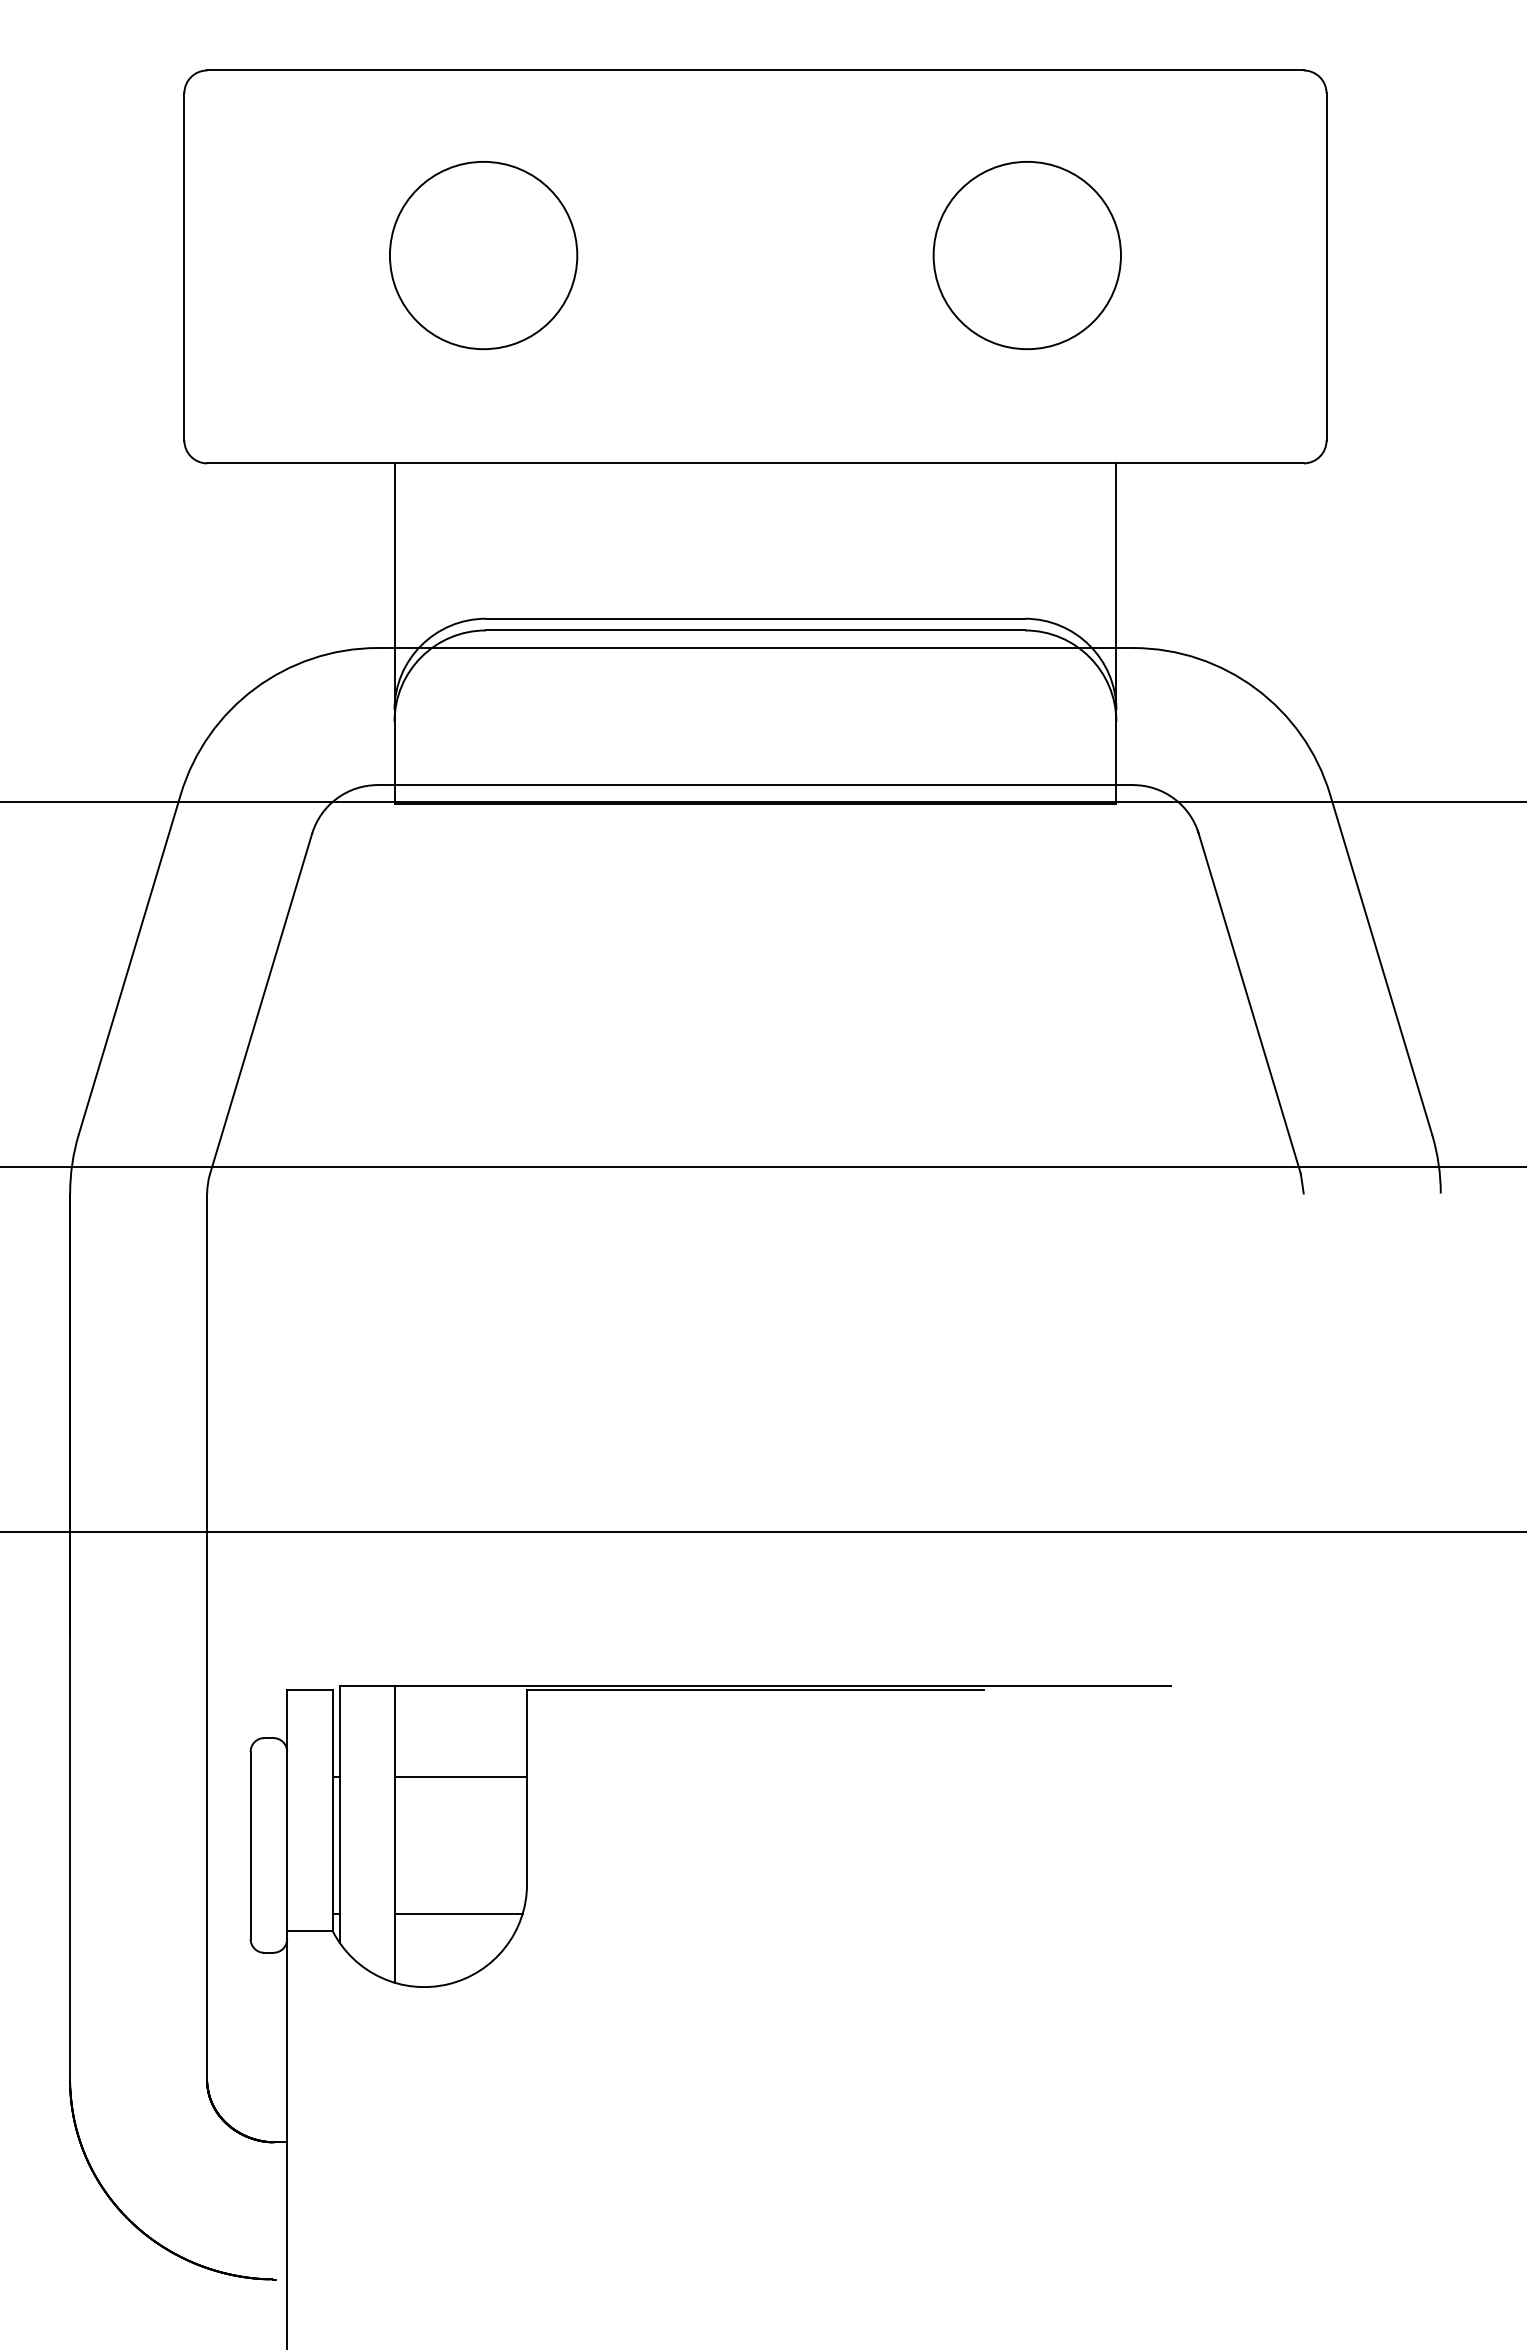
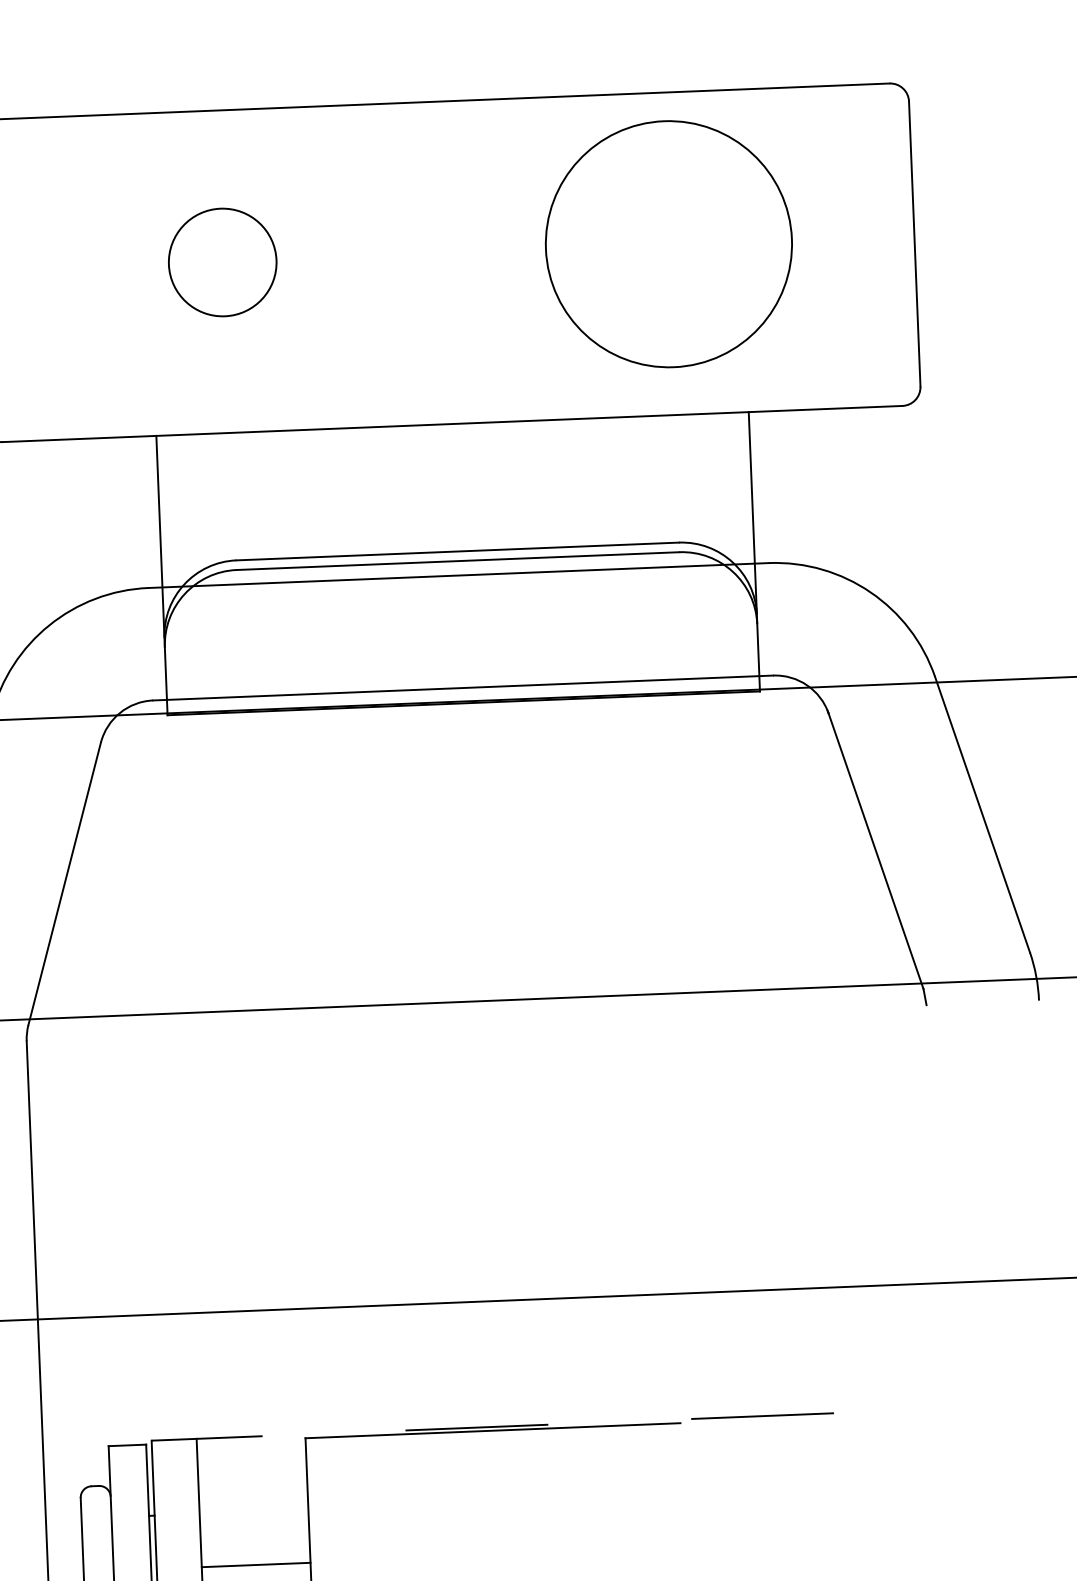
circle: (483, 255) -> (222, 262), size x0.7
circle: (1026, 255) -> (668, 244), size x1.6
line: (755, 1685) -> (492, 1426), solid -> dashed
line: (460, 1776) -> (255, 1564), moved

